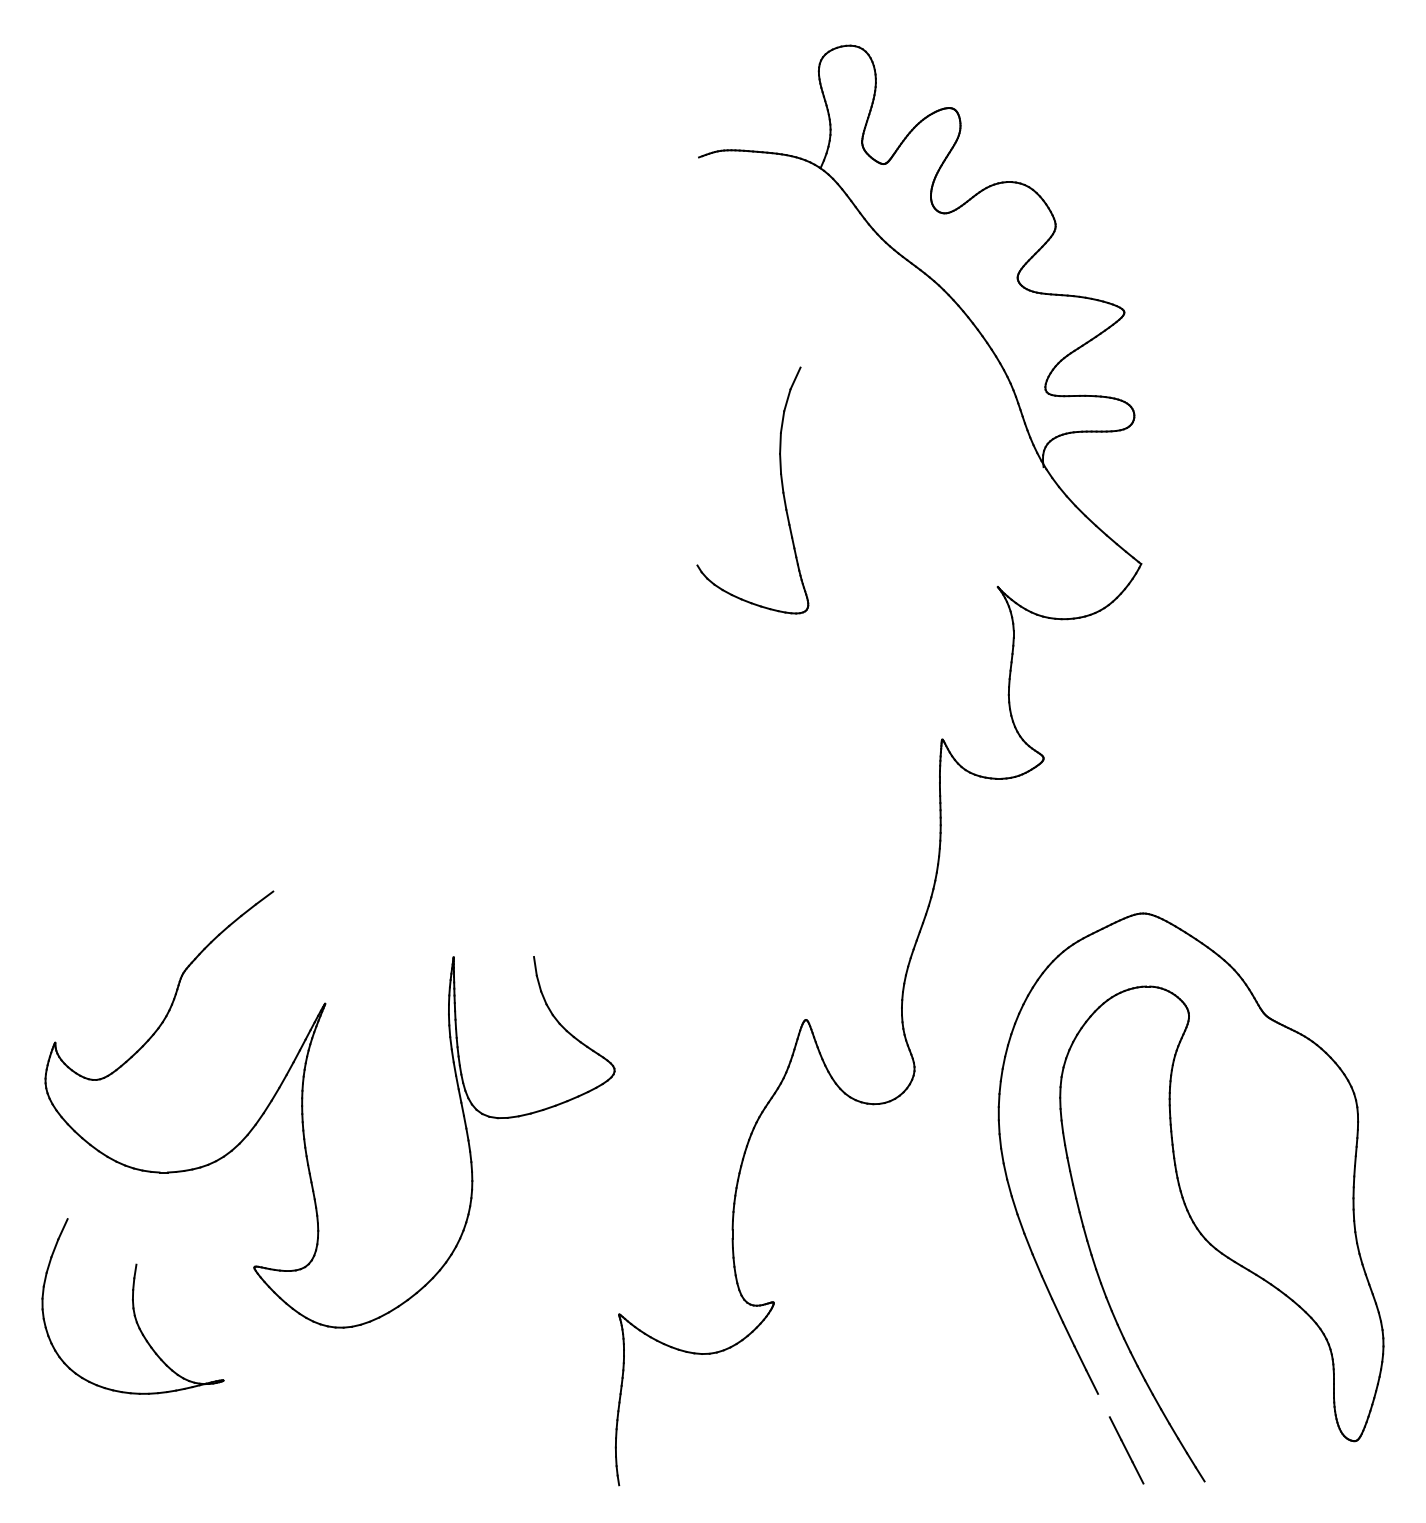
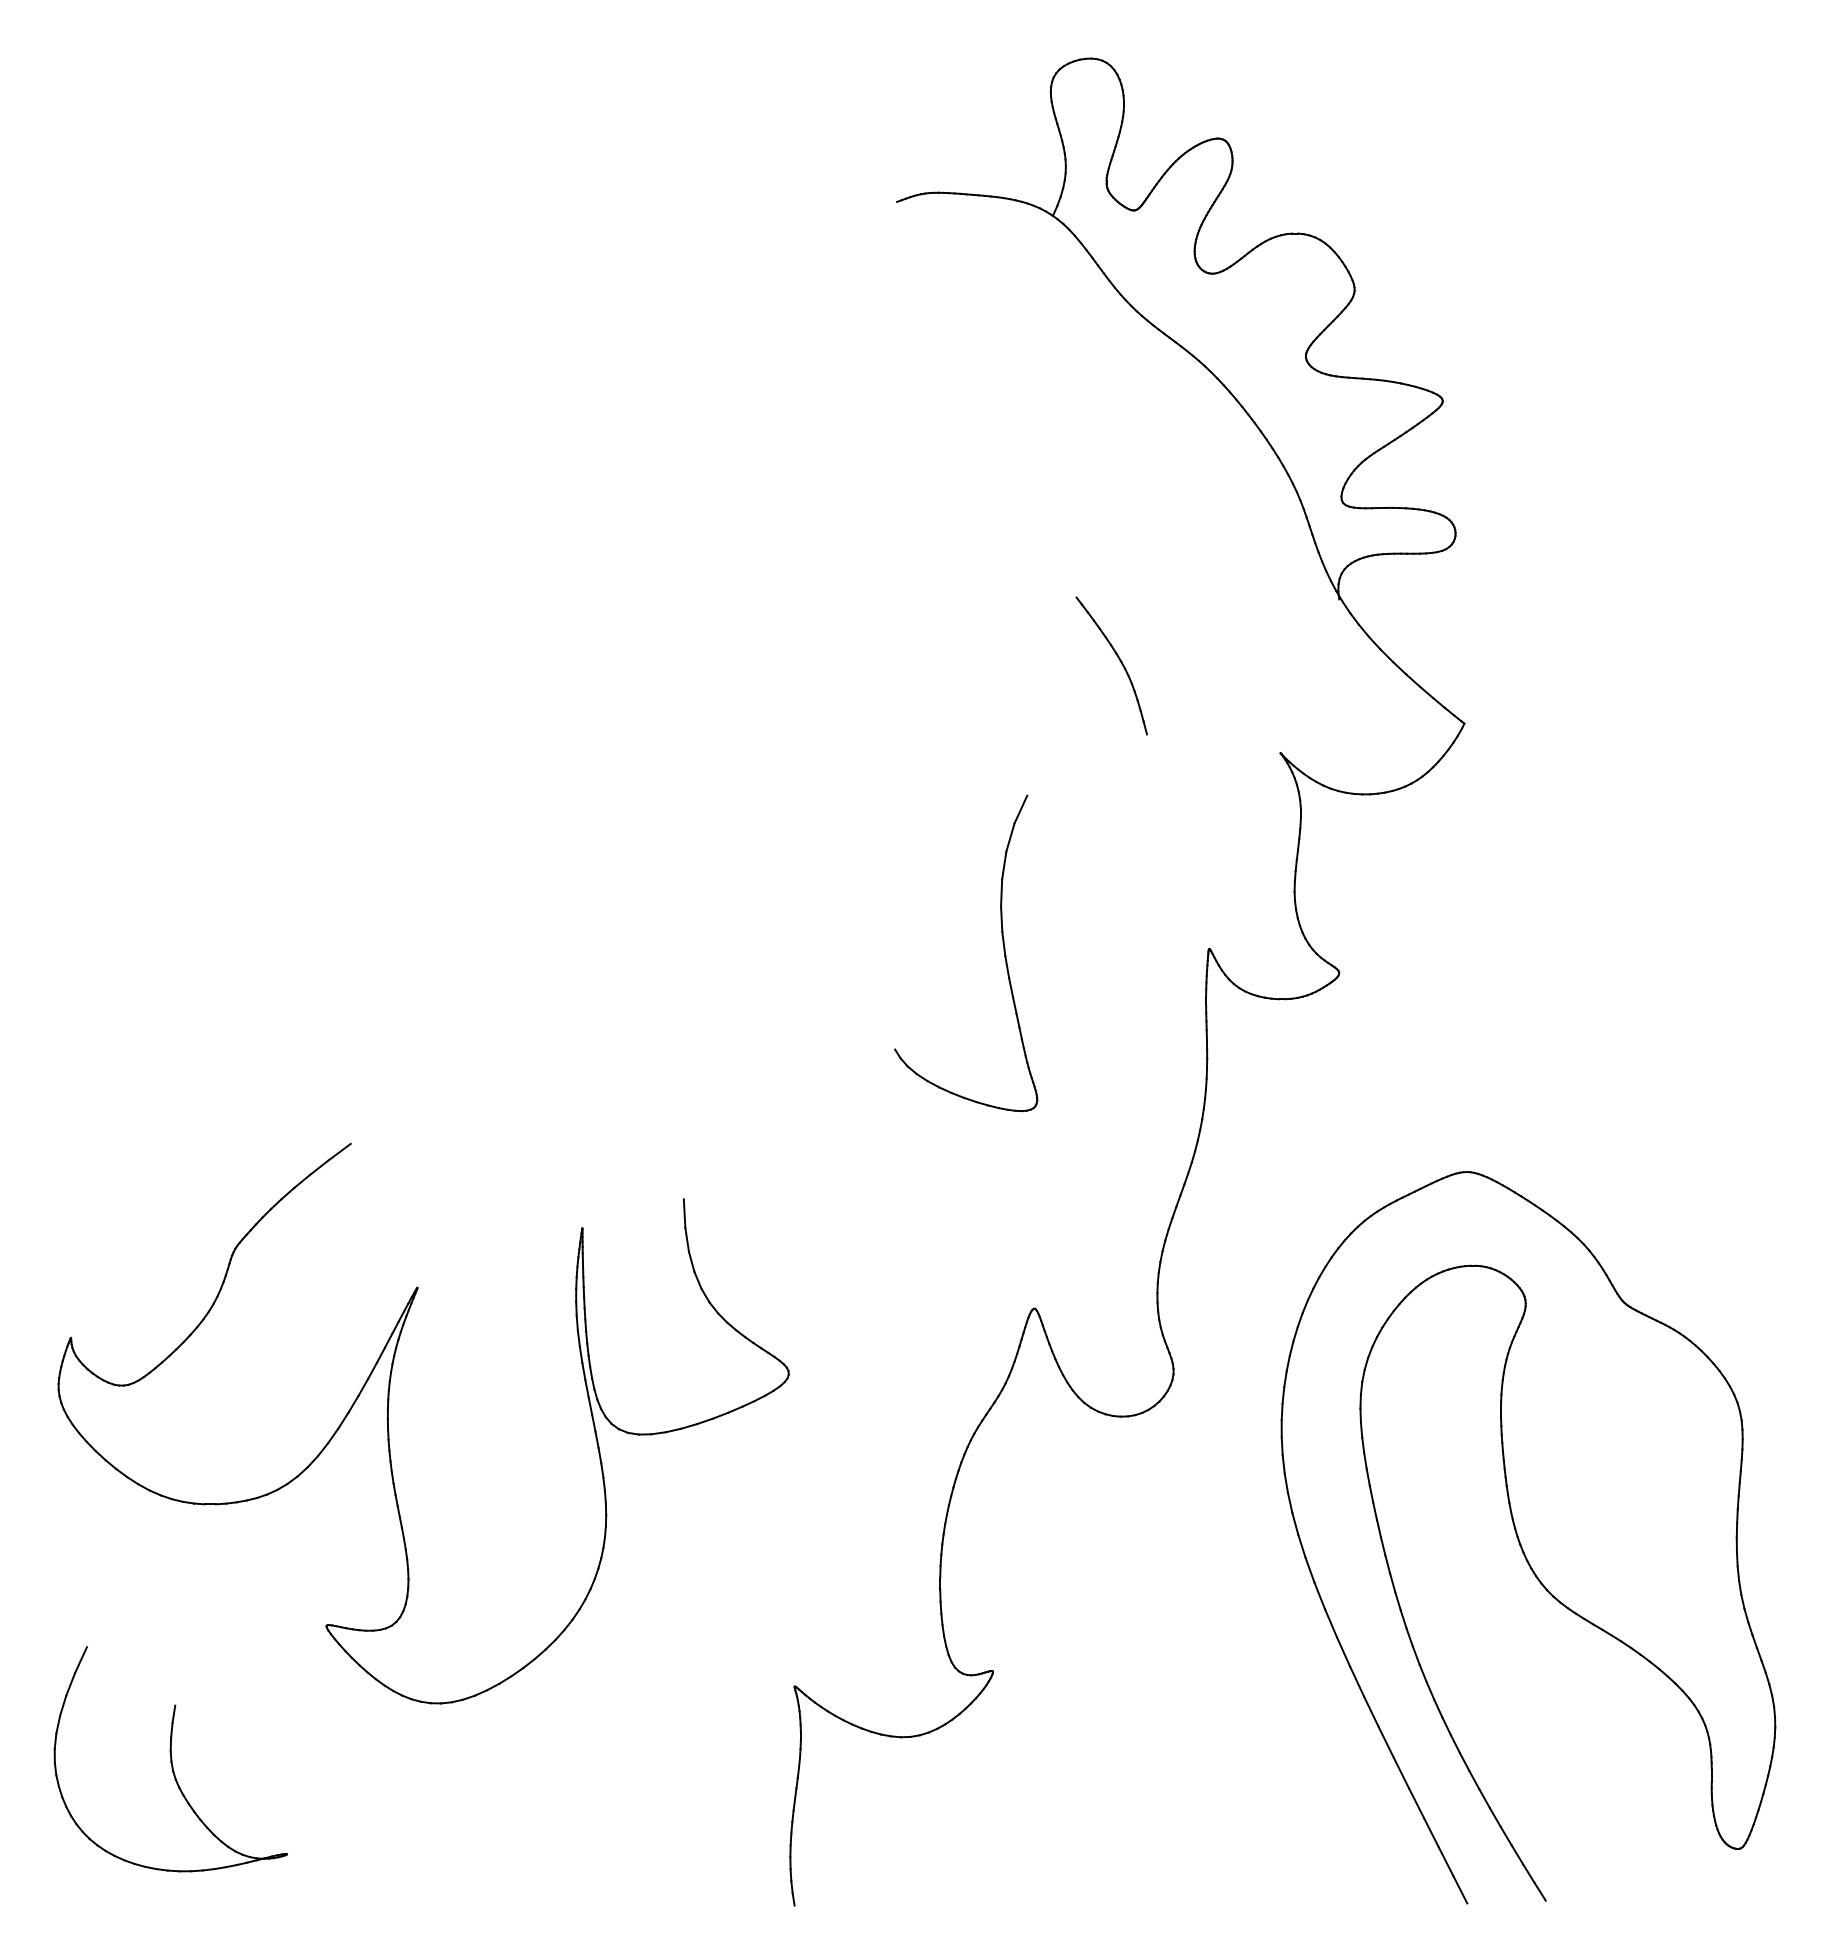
part: (781, 489) -> (1003, 951), moved
part: (871, 514) -> (1118, 659), added
line: (533, 945) -> (684, 1213), added
part: (132, 1306) -> (170, 1759), moved
line: (1103, 1405) -> (1416, 1803), added

